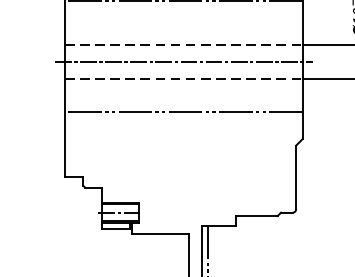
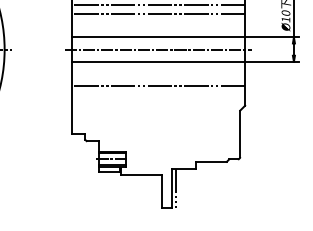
line: (183, 13) -> (158, 14), added
line: (183, 45) -> (158, 37), dashed -> solid
line: (183, 78) -> (158, 61), dashed -> solid

